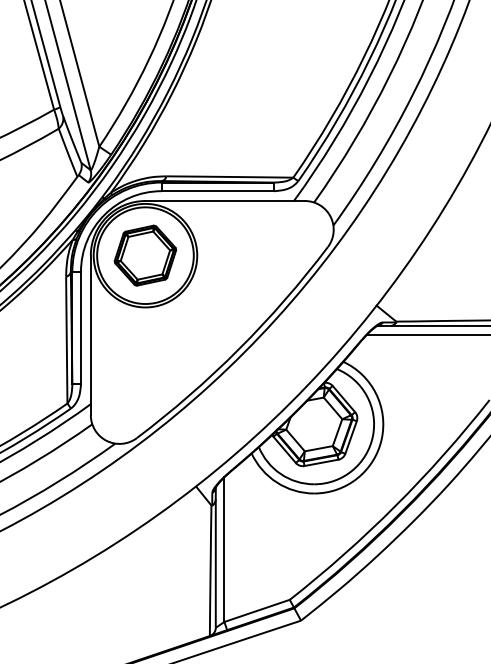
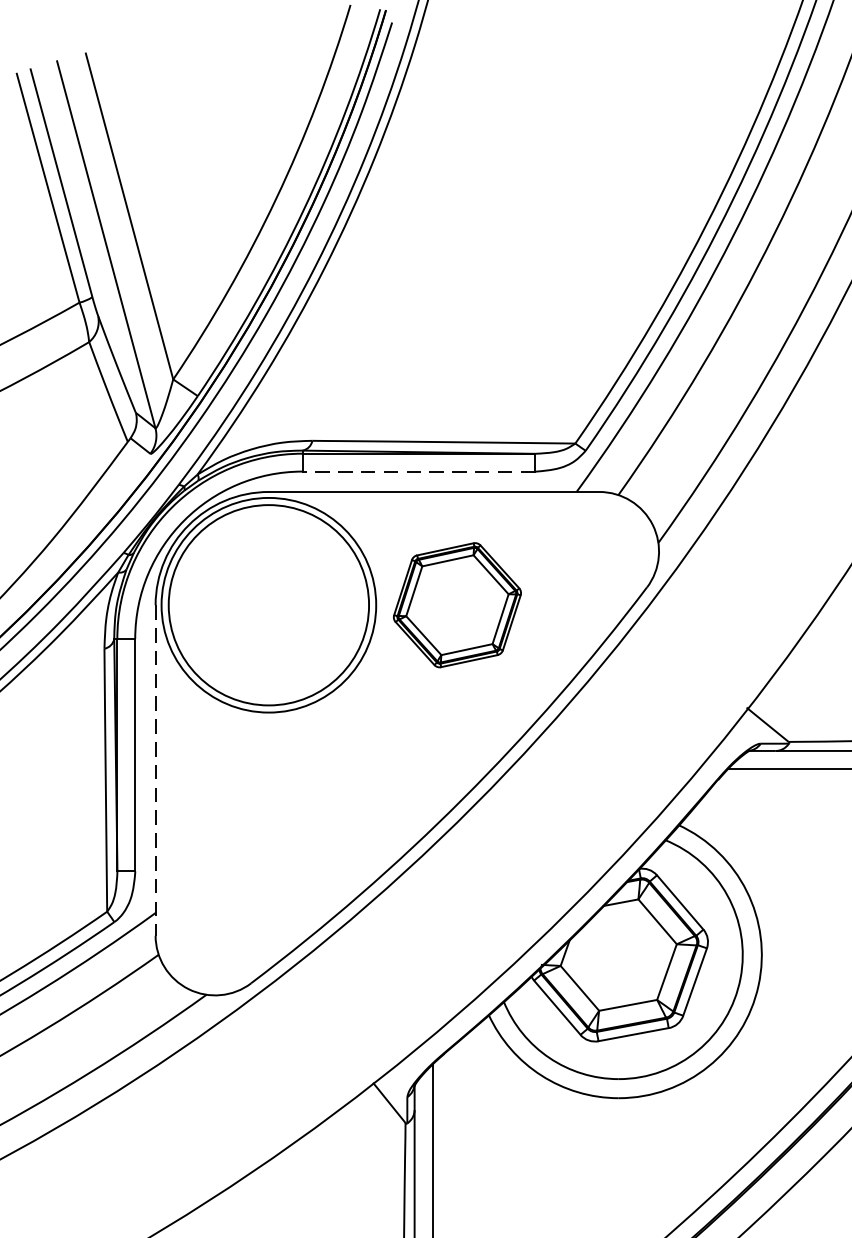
line: (217, 191) -> (418, 472), solid -> dashed
part: (144, 255) -> (455, 604), moved
line: (90, 335) -> (154, 770), solid -> dashed

